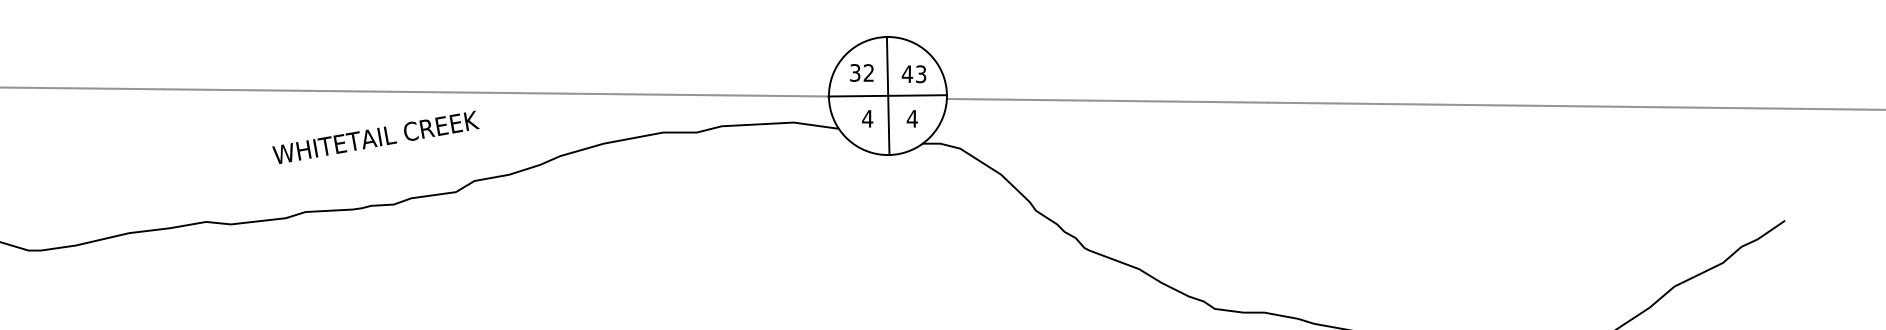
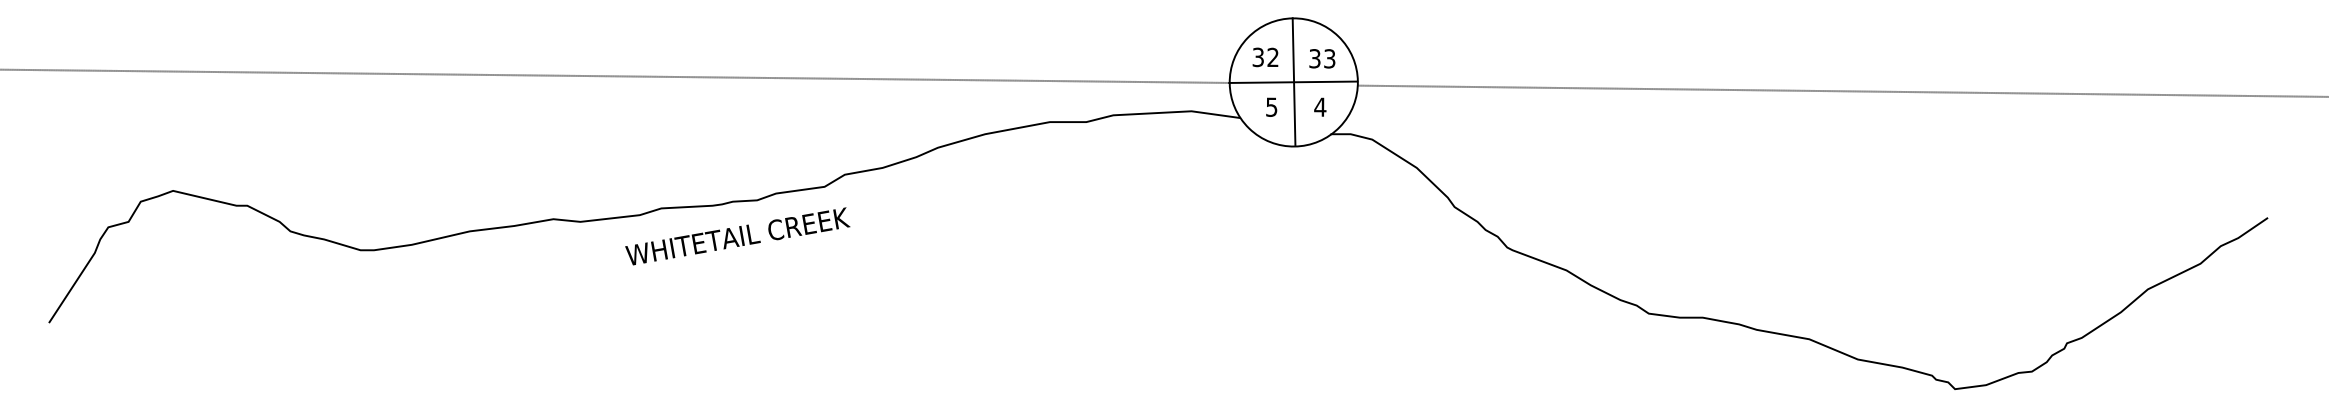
text: (907, 73) -> (1314, 58), 43 -> 33
text: (867, 118) -> (1271, 106), 4 -> 5
text: (375, 137) -> (737, 236), moved

